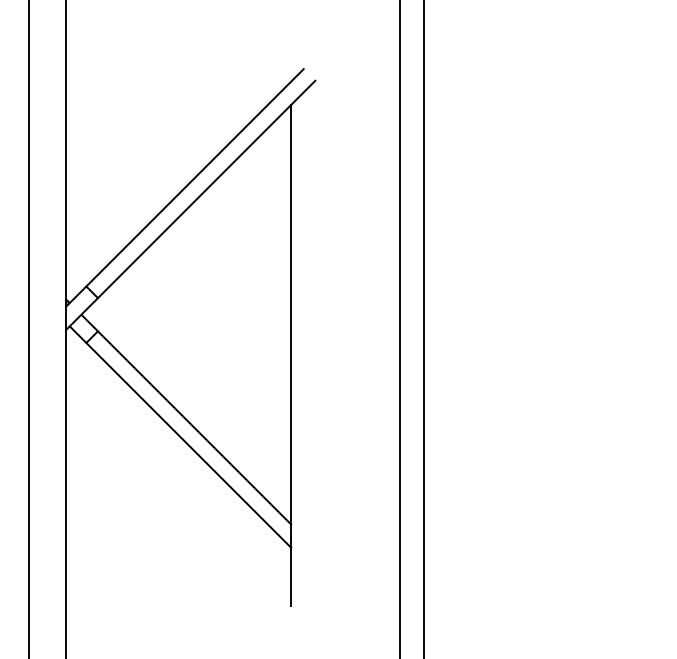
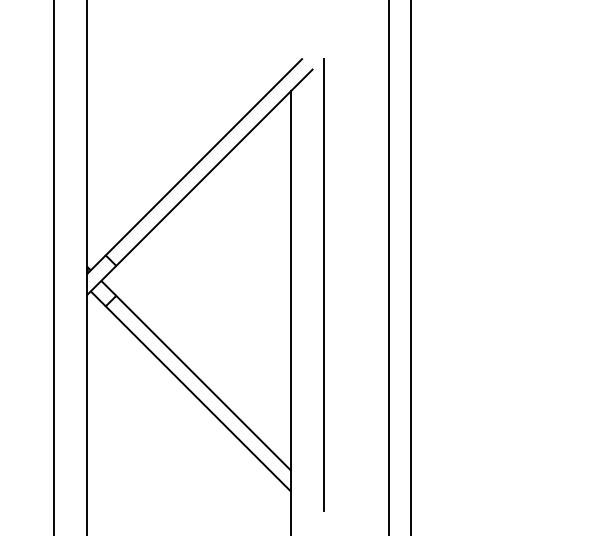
line: (327, 318) -> (323, 284), added

